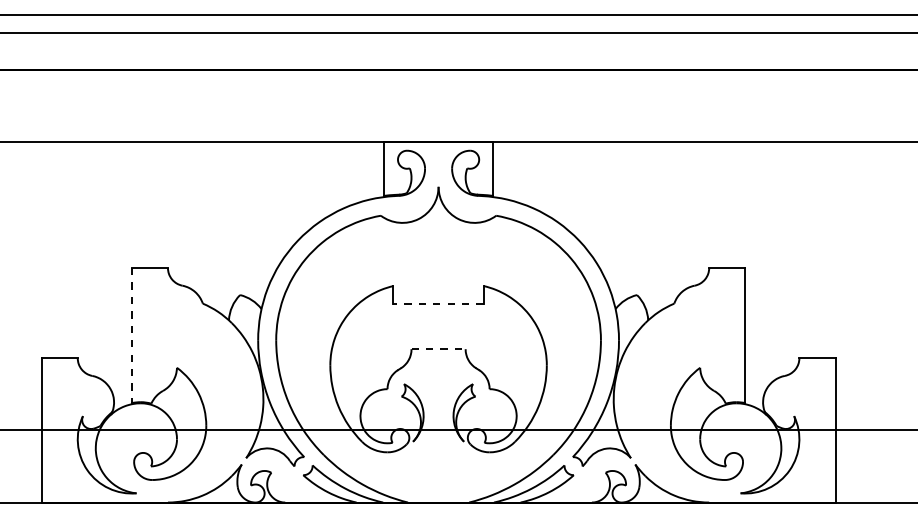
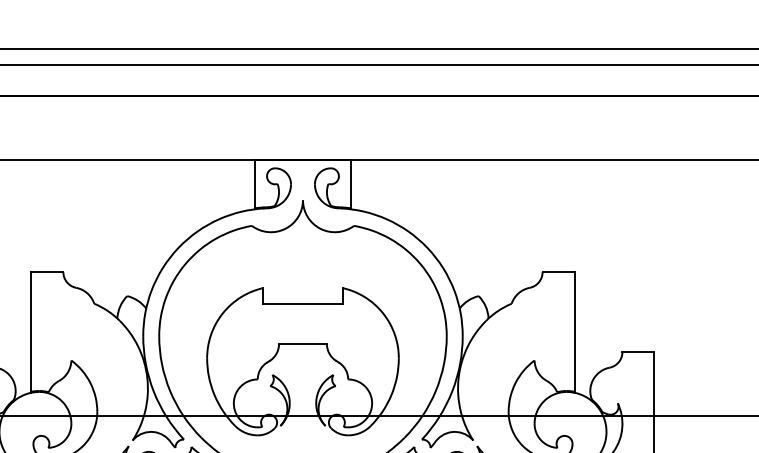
line: (438, 304) -> (302, 304), dashed -> solid
line: (131, 335) -> (31, 331), dashed -> solid
line: (439, 349) -> (303, 344), dashed -> solid

